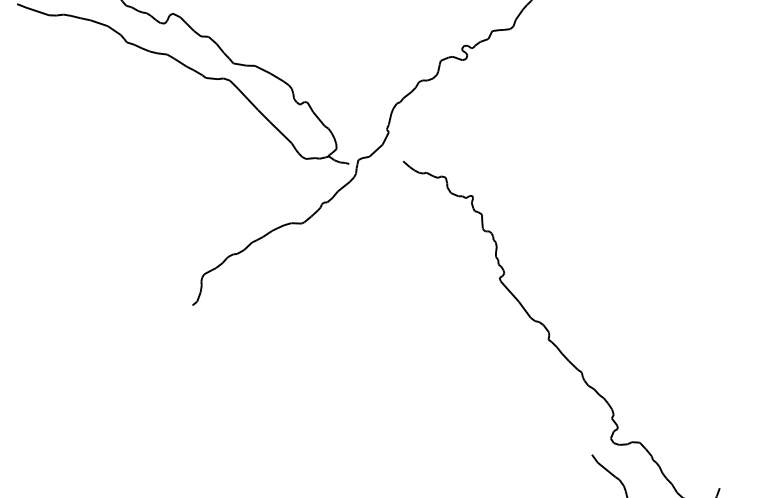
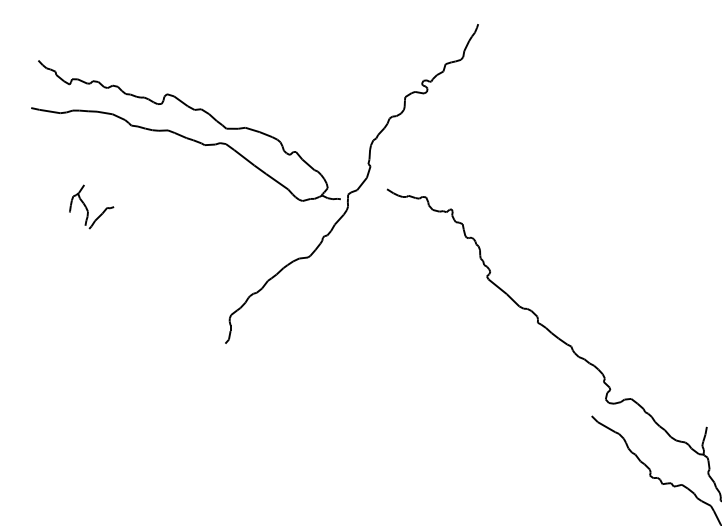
part: (66, 126) -> (91, 206), added

